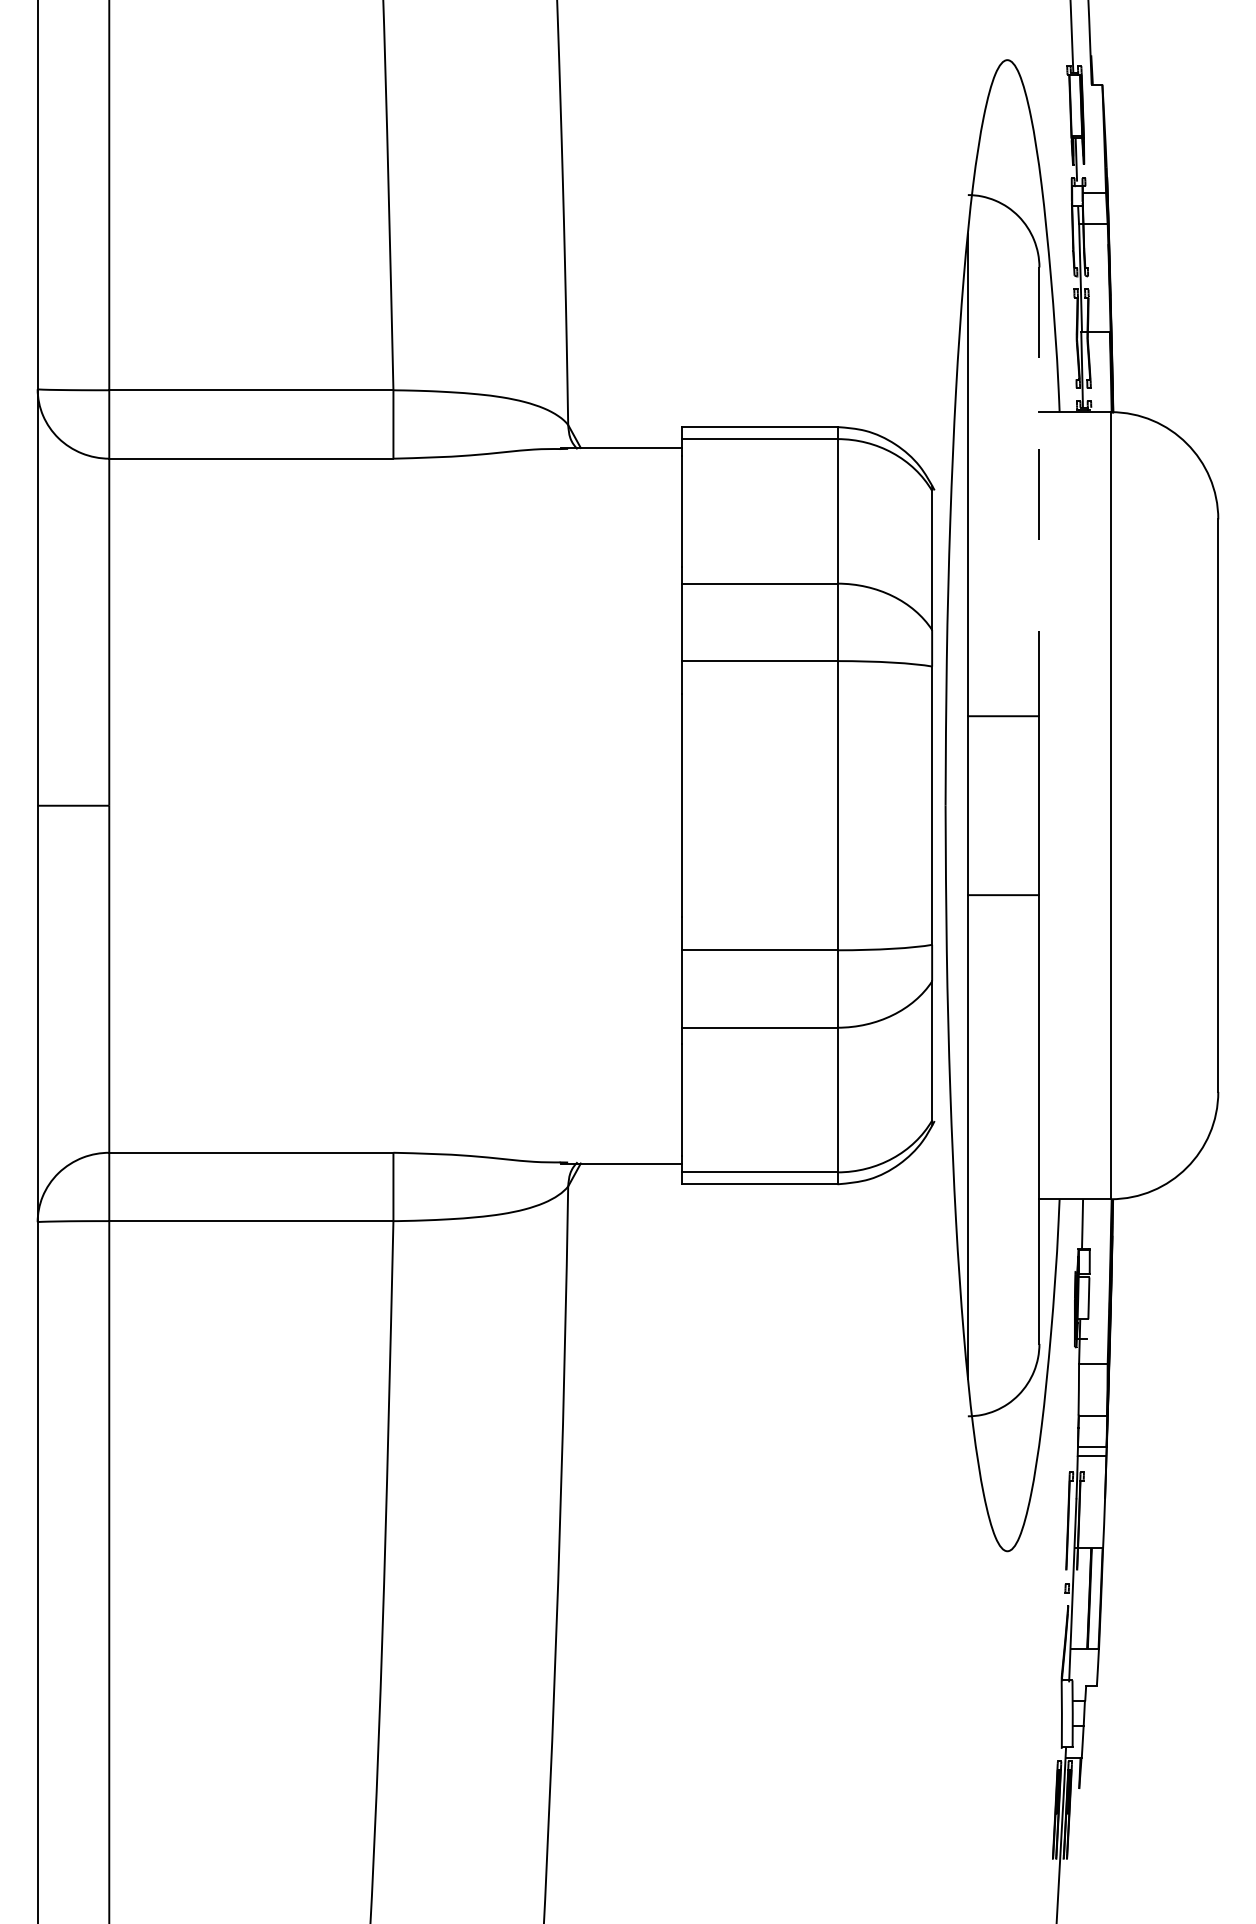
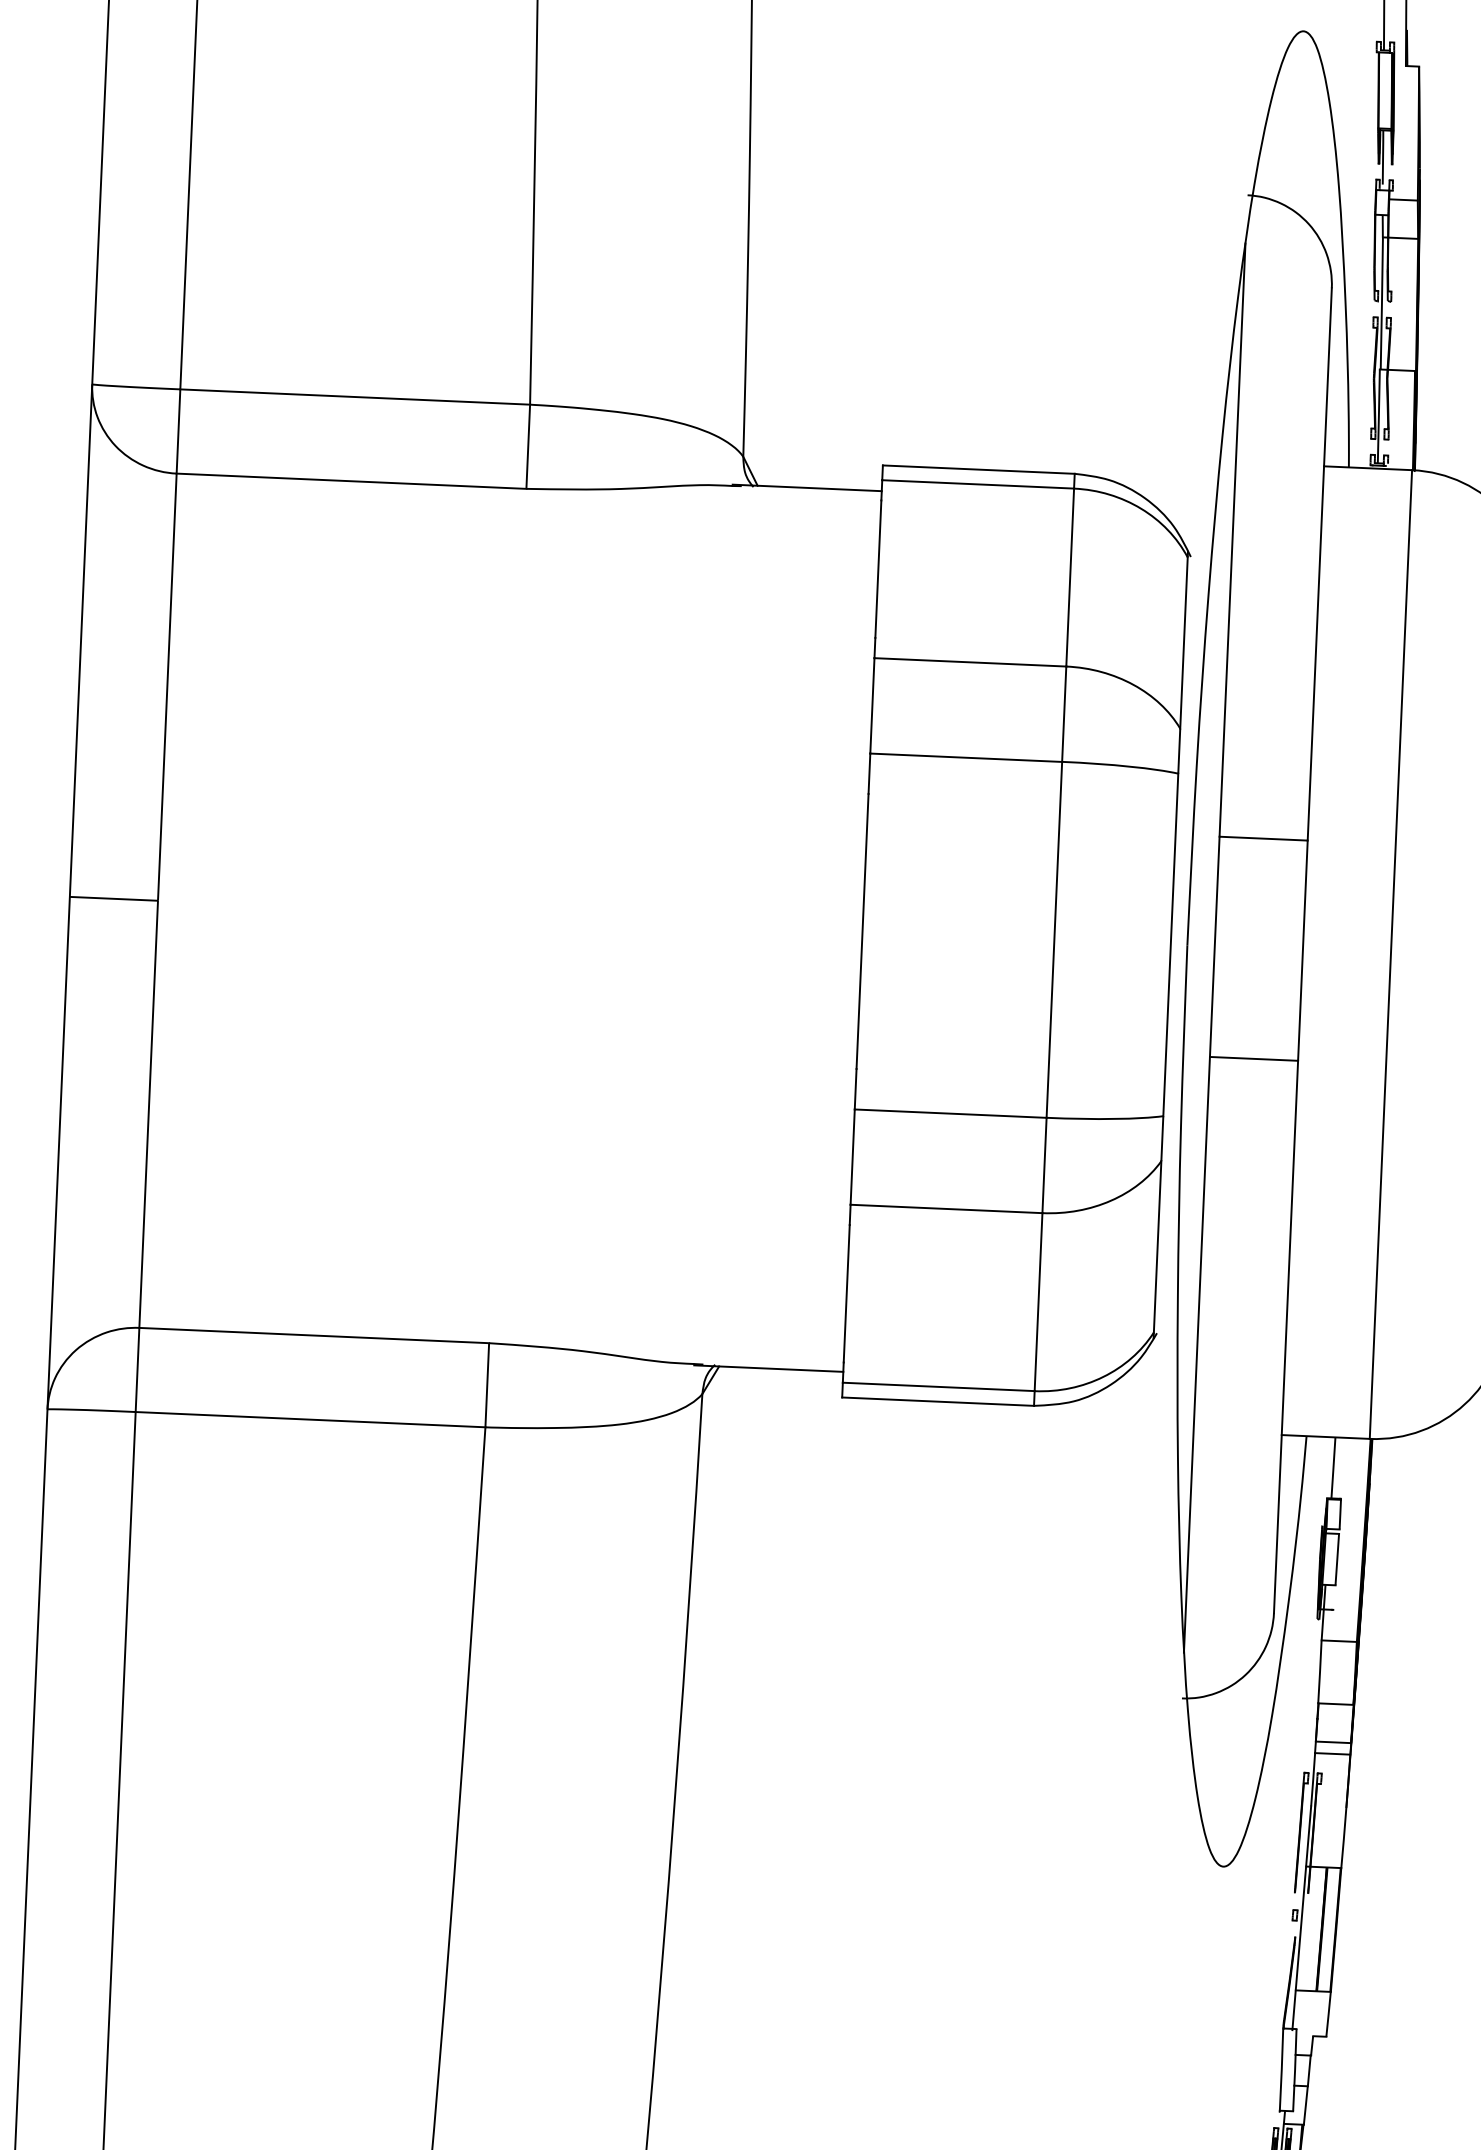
line: (1039, 492) -> (1319, 565), dashed -> solid

